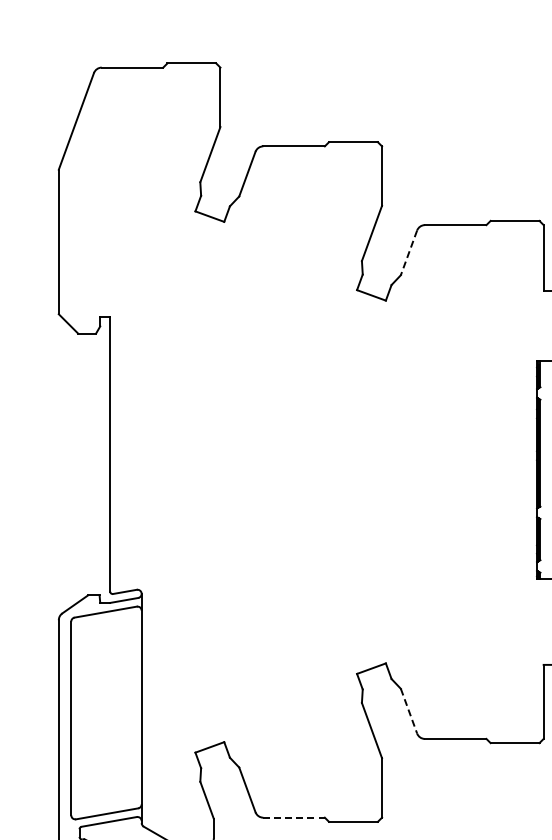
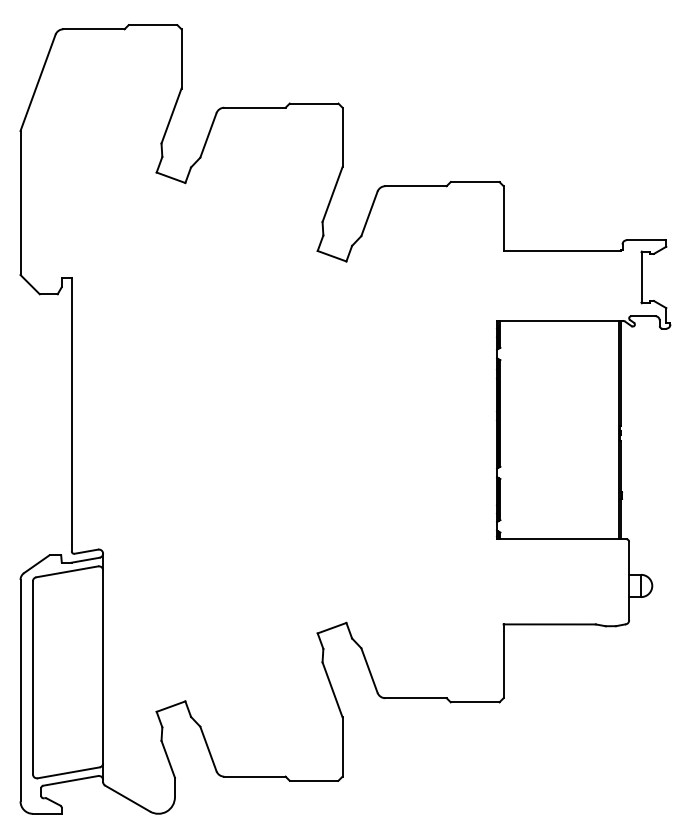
line: (409, 252) -> (369, 213), dashed -> solid
line: (409, 711) -> (369, 670), dashed -> solid
line: (293, 817) -> (254, 776), dashed -> solid

